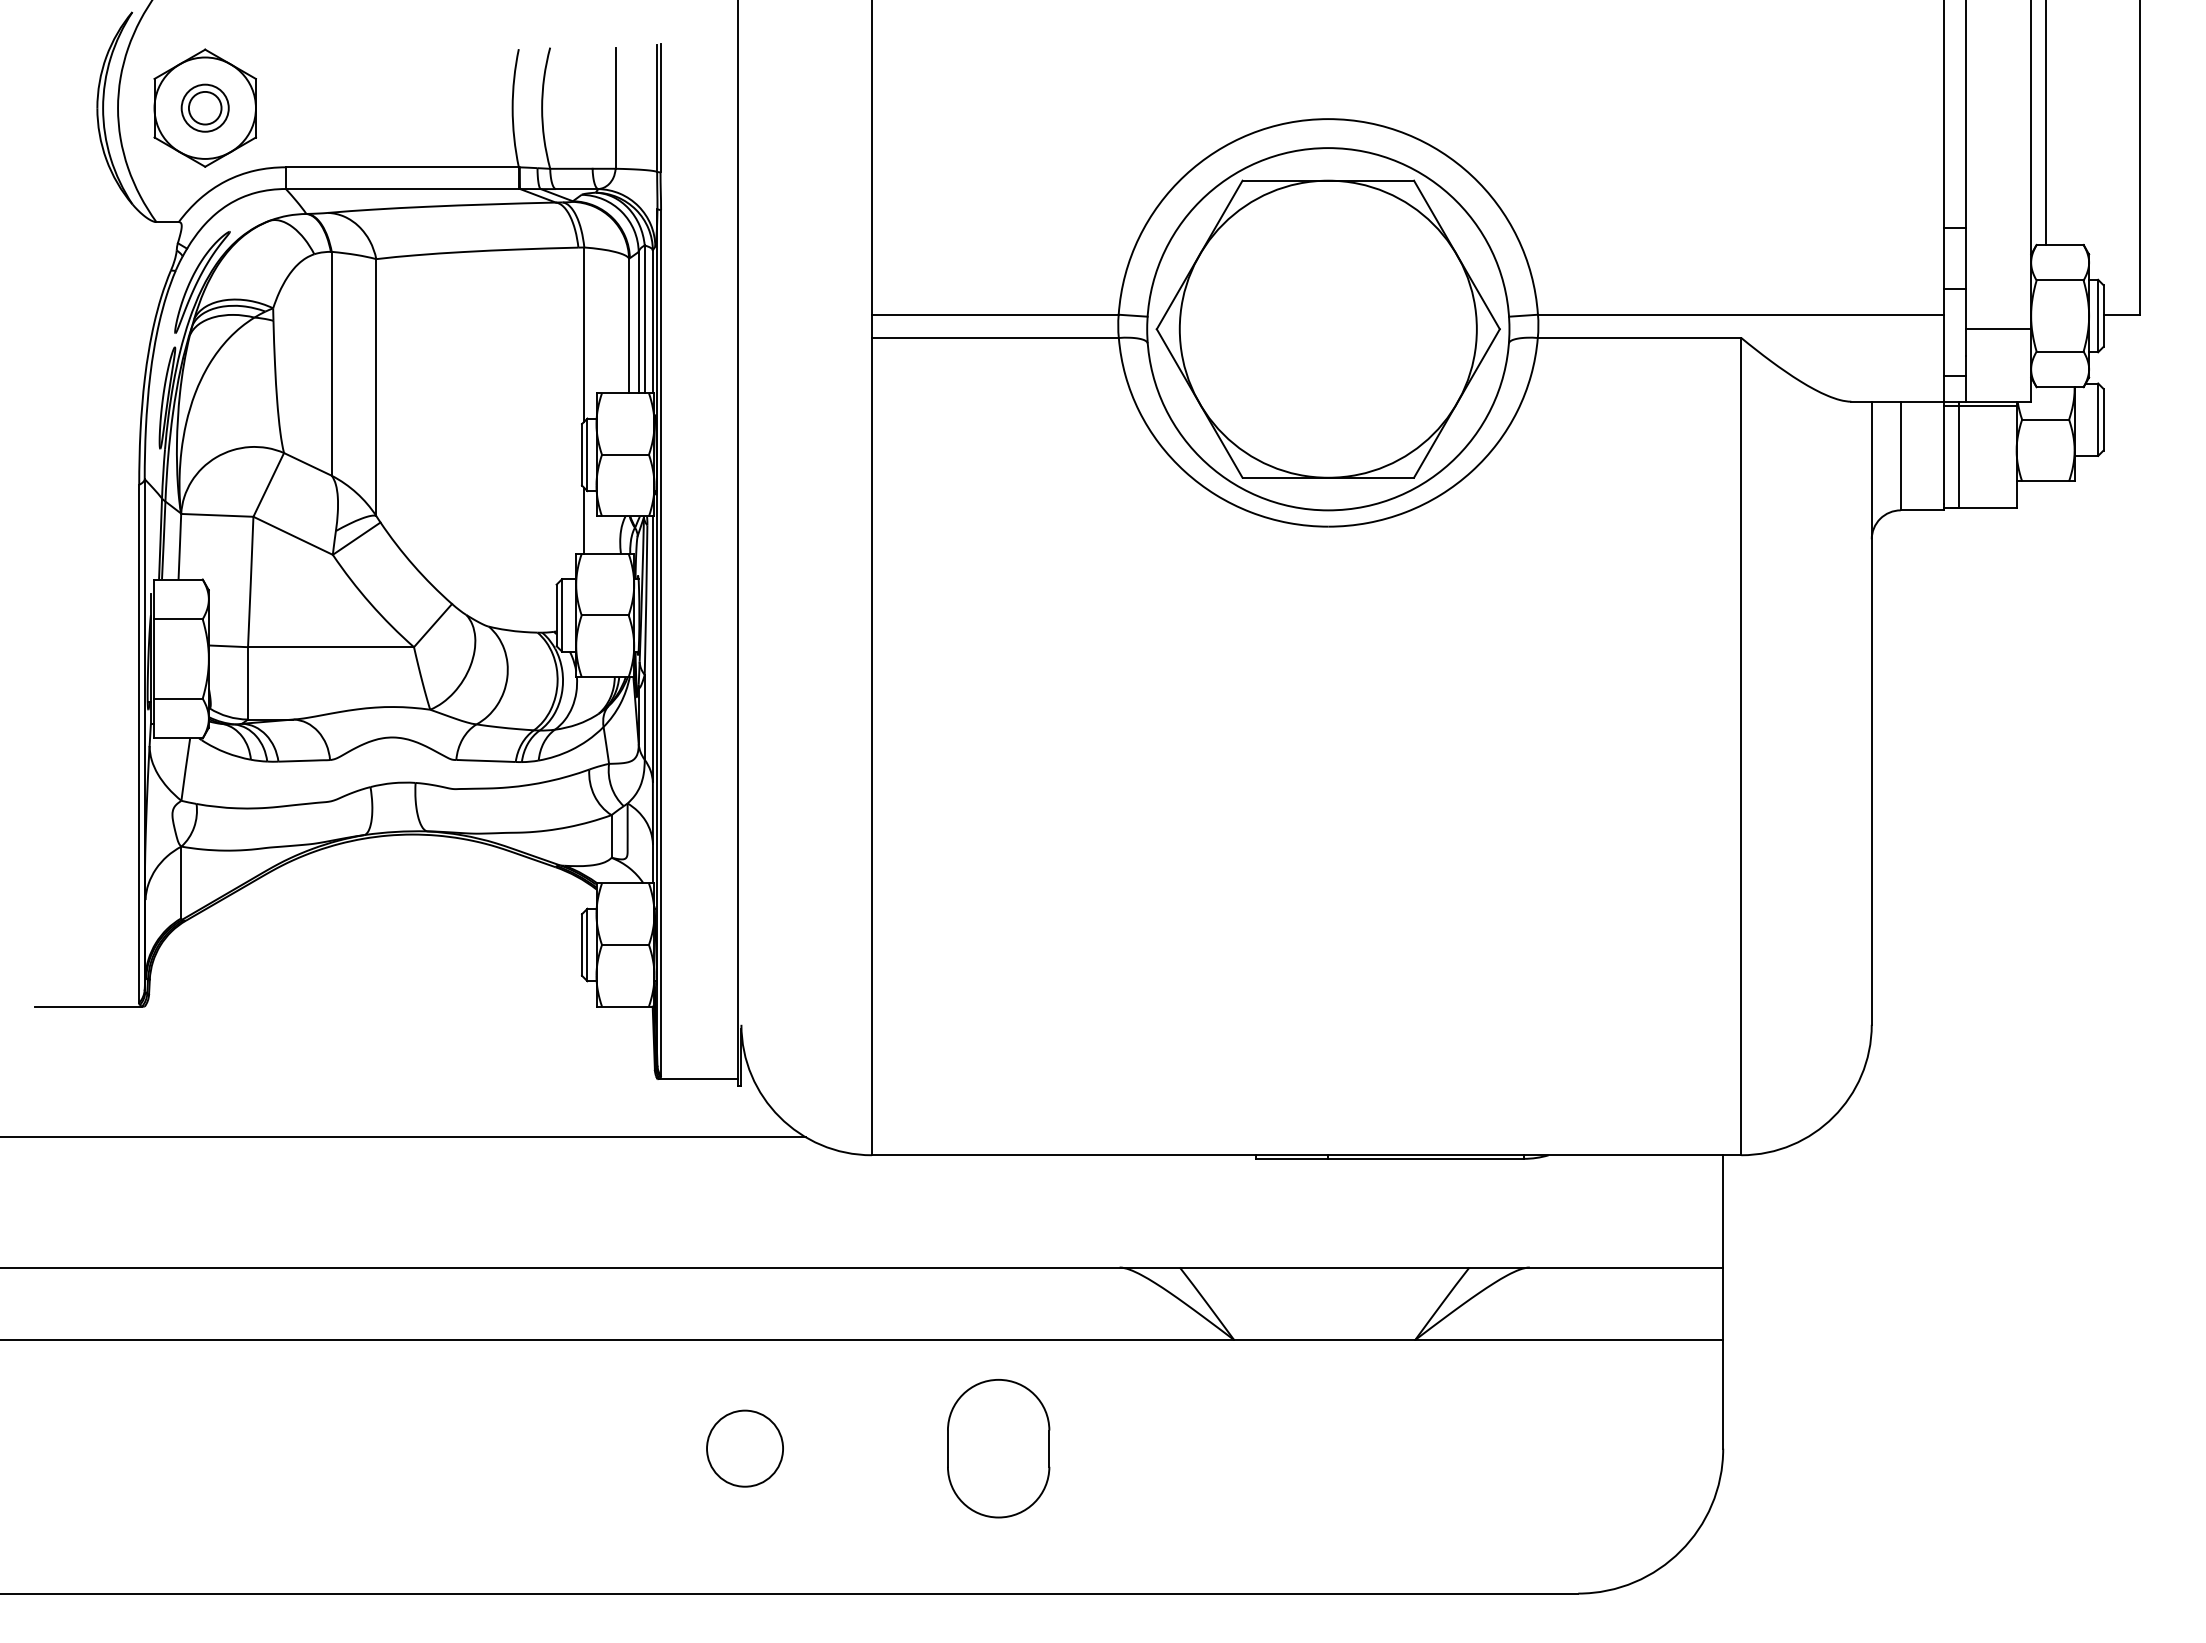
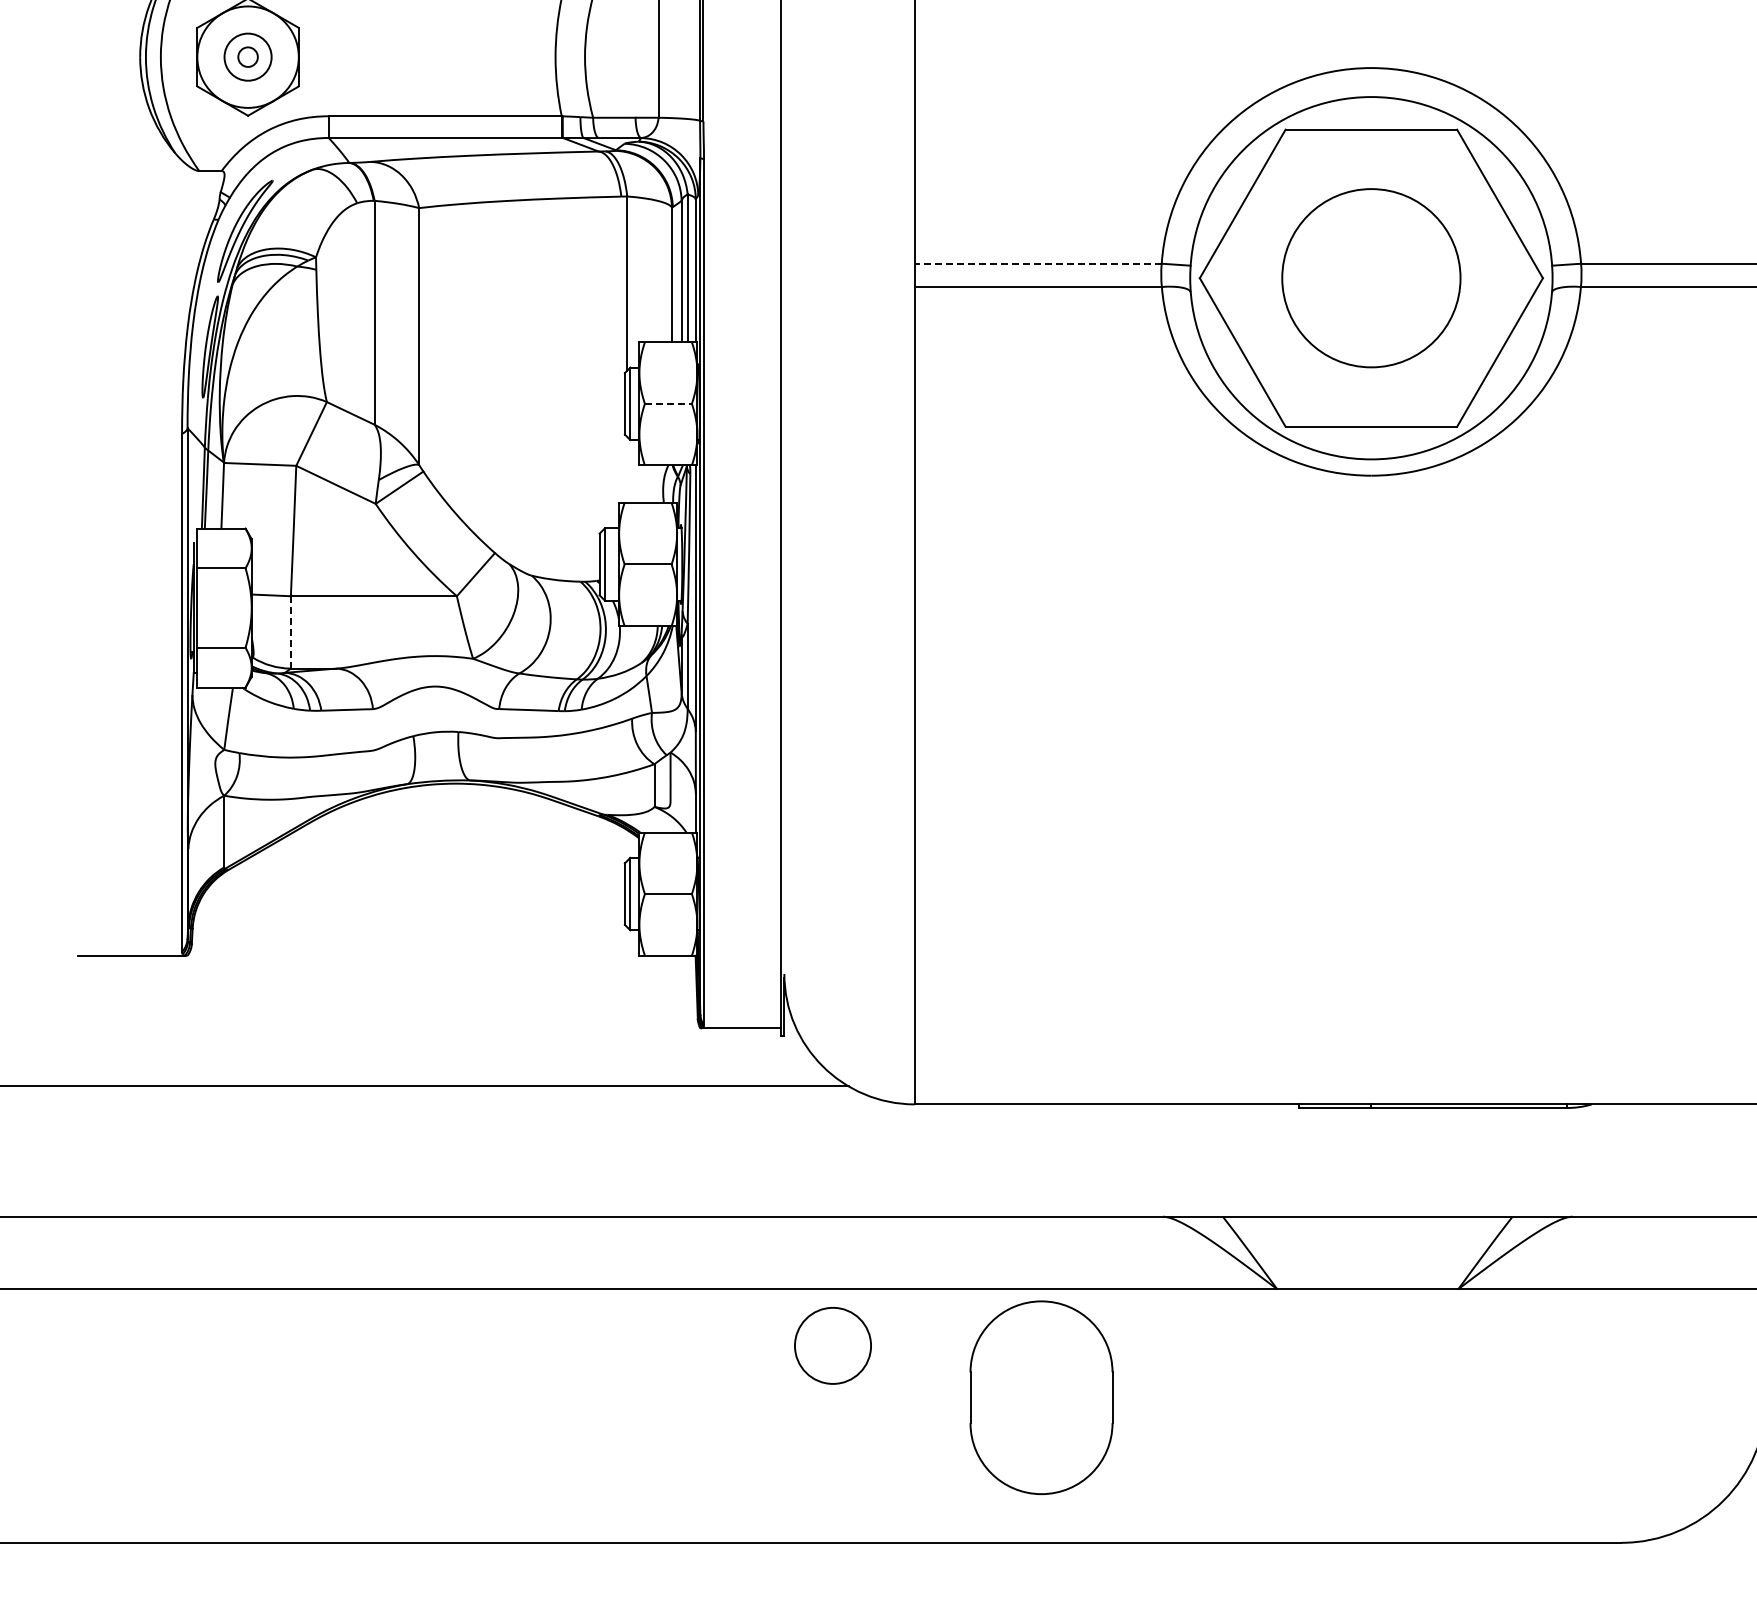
circle: (204, 107) -> (247, 56), size x0.6
line: (994, 314) -> (1037, 263), solid -> dashed
circle: (1327, 328) -> (1370, 277), size x0.6
line: (625, 454) -> (668, 403), solid -> dashed
line: (584, 520) -> (627, 469), removed
line: (248, 682) -> (291, 631), solid -> dashed
circle: (744, 1448) -> (832, 1345), moved
part: (998, 1448) -> (1041, 1397), size x1.4

